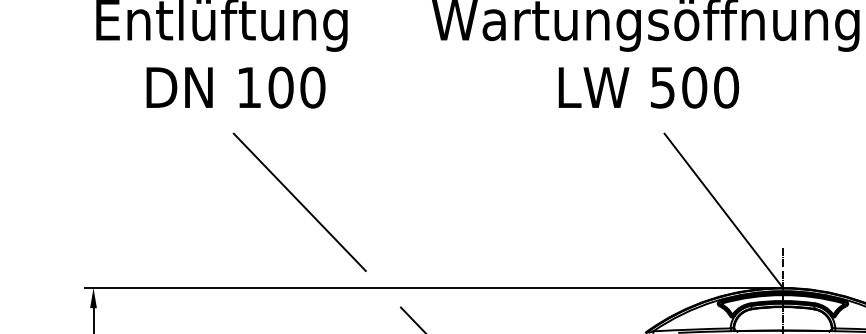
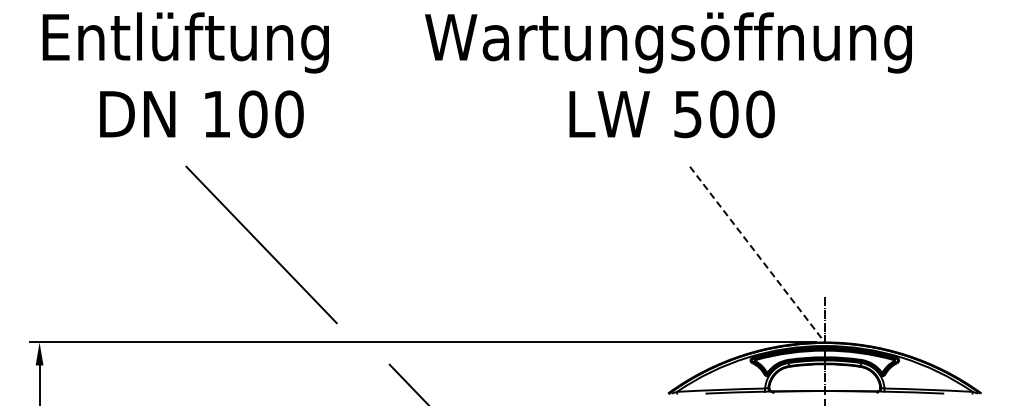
line: (299, 201) -> (261, 244), moved
line: (723, 210) -> (757, 254), solid -> dashed

